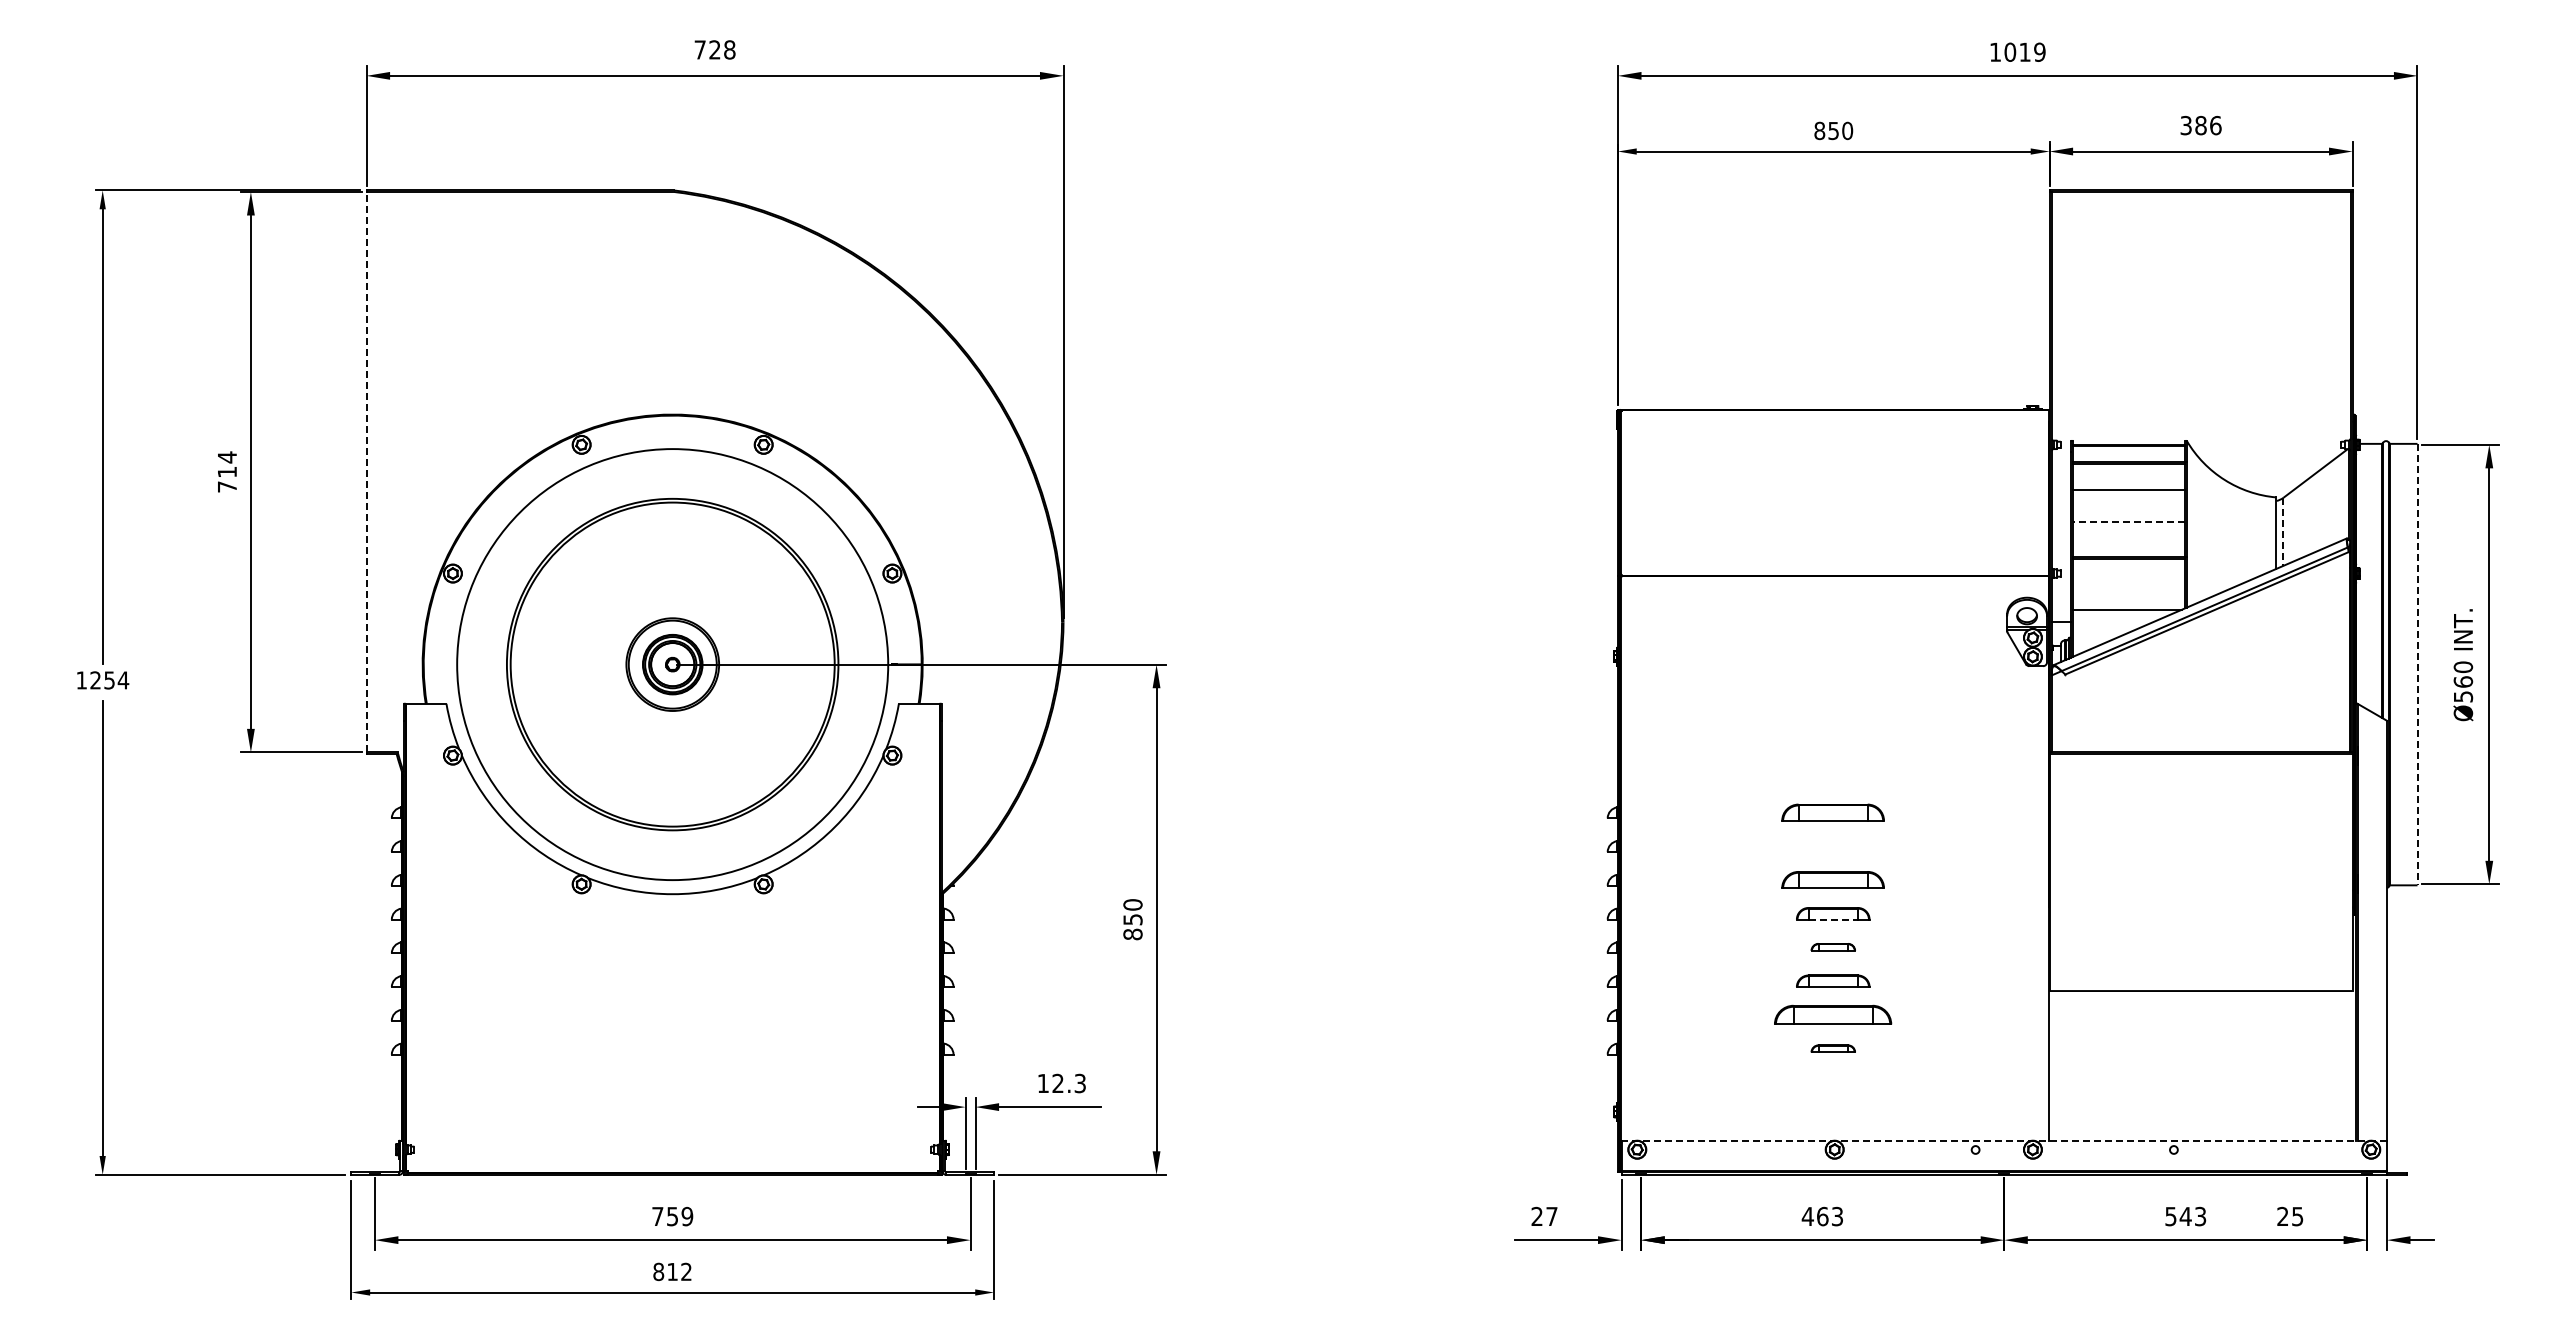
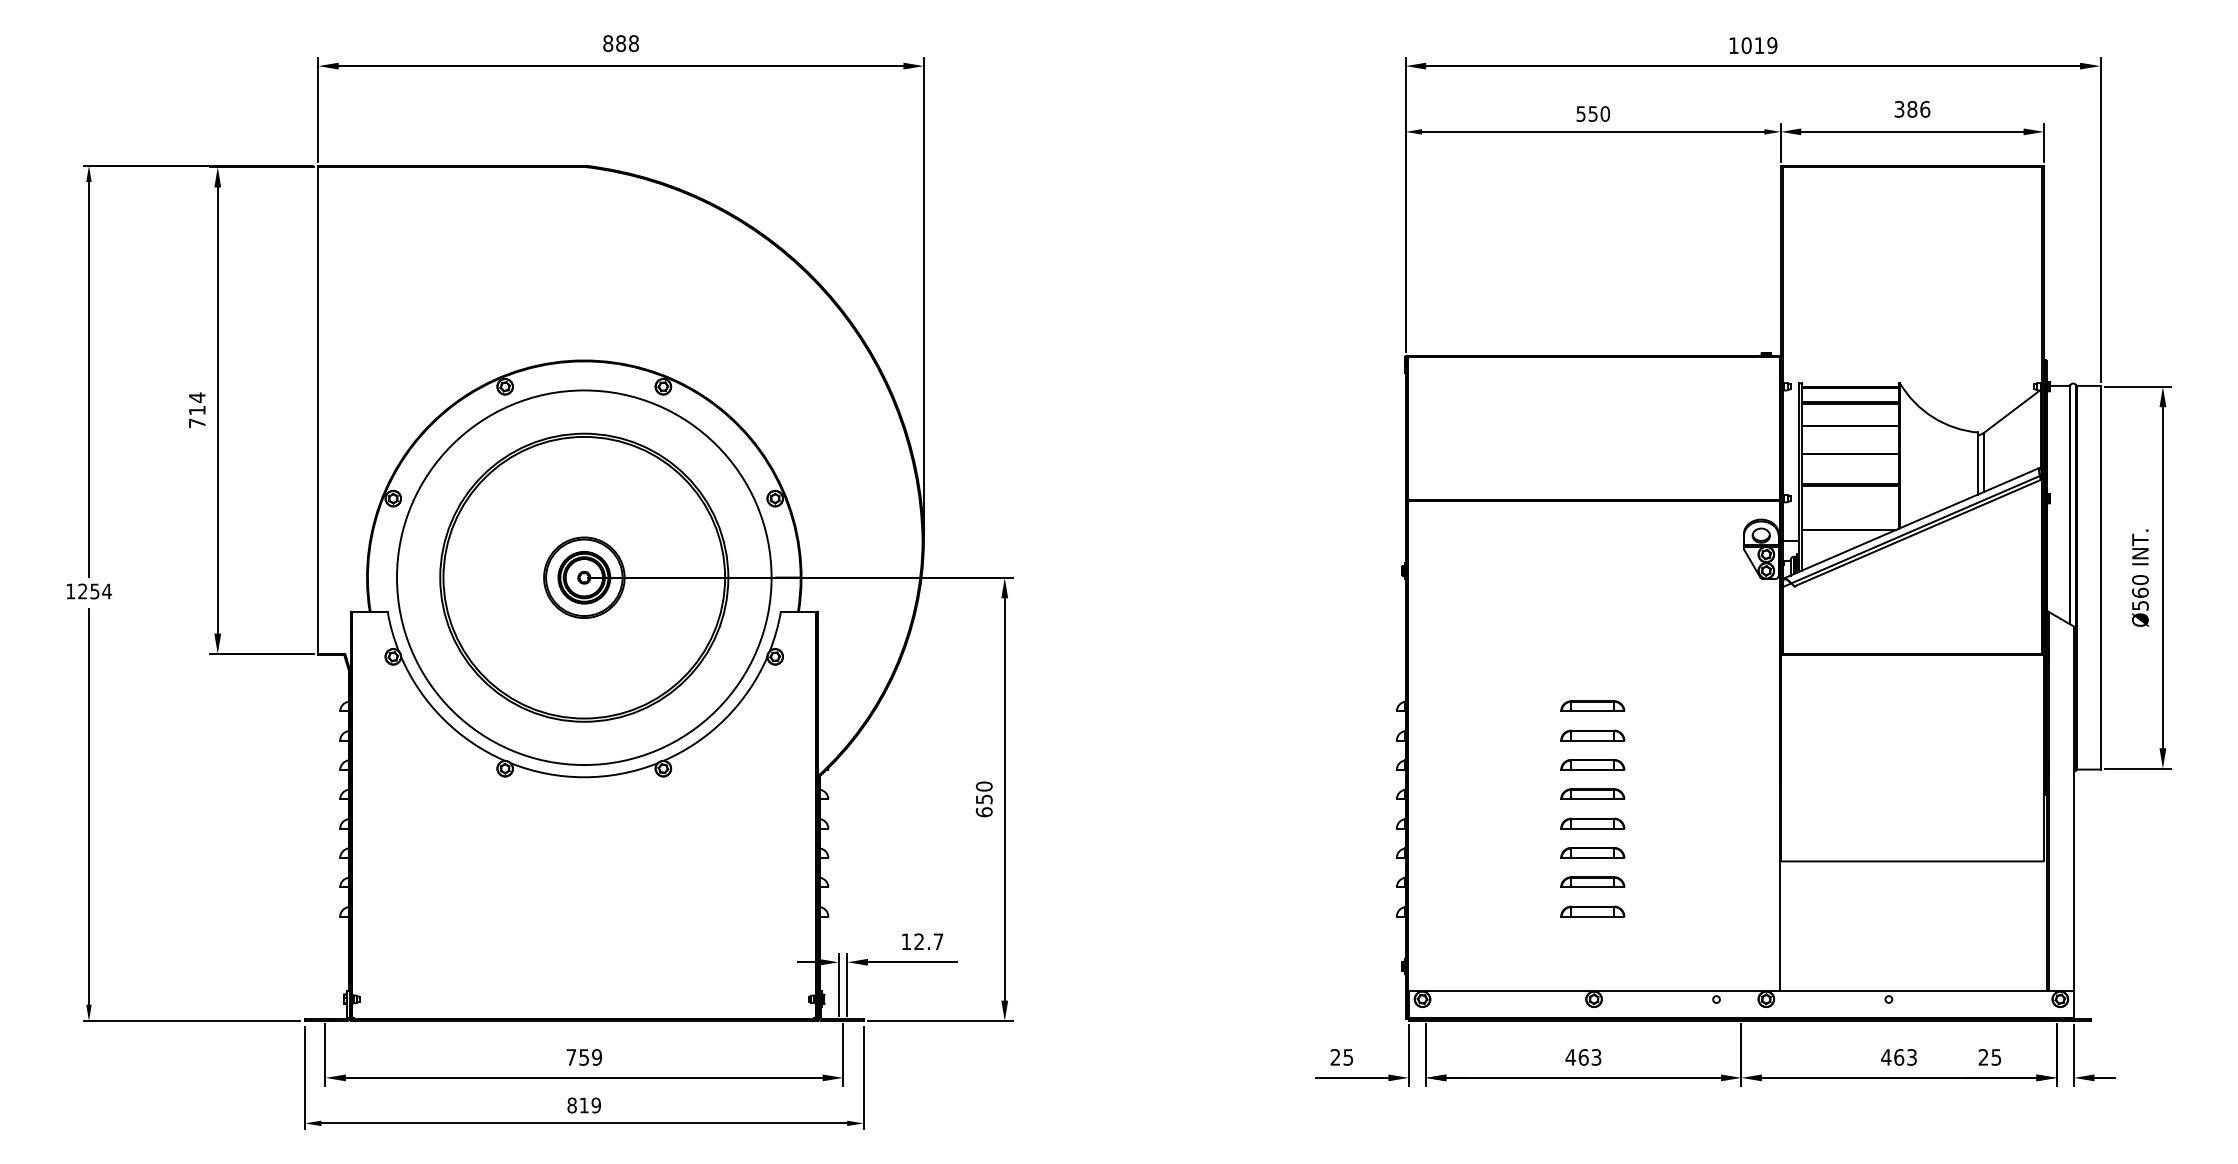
text: (707, 49) -> (614, 43), 728 -> 888
text: (1819, 130) -> (1580, 113), 850 -> 550
line: (366, 471) -> (318, 409), dashed -> solid
line: (2129, 521) -> (1850, 453), dashed -> solid
line: (2283, 532) -> (1984, 462), dashed -> solid
line: (2417, 664) -> (2100, 577), dashed -> solid
part: (1833, 811) -> (1593, 705), size x0.71
part: (1833, 845) -> (1593, 734), added
part: (1833, 879) -> (1593, 764), size x0.71
line: (1833, 919) -> (1593, 799), dashed -> solid
text: (1132, 934) -> (983, 812), 850 -> 650
part: (1833, 946) -> (1593, 822), size x1.67
part: (1833, 1014) -> (1593, 881), size x0.62
part: (1833, 1048) -> (1593, 911), size x1.67
text: (1079, 1083) -> (937, 941), 12.3 -> 12.7
line: (2004, 1140) -> (1741, 991), dashed -> solid
text: (1551, 1216) -> (1347, 1057), 27 -> 25
text: (2177, 1216) -> (1891, 1057), 543 -> 463
text: (686, 1272) -> (596, 1106), 812 -> 819

